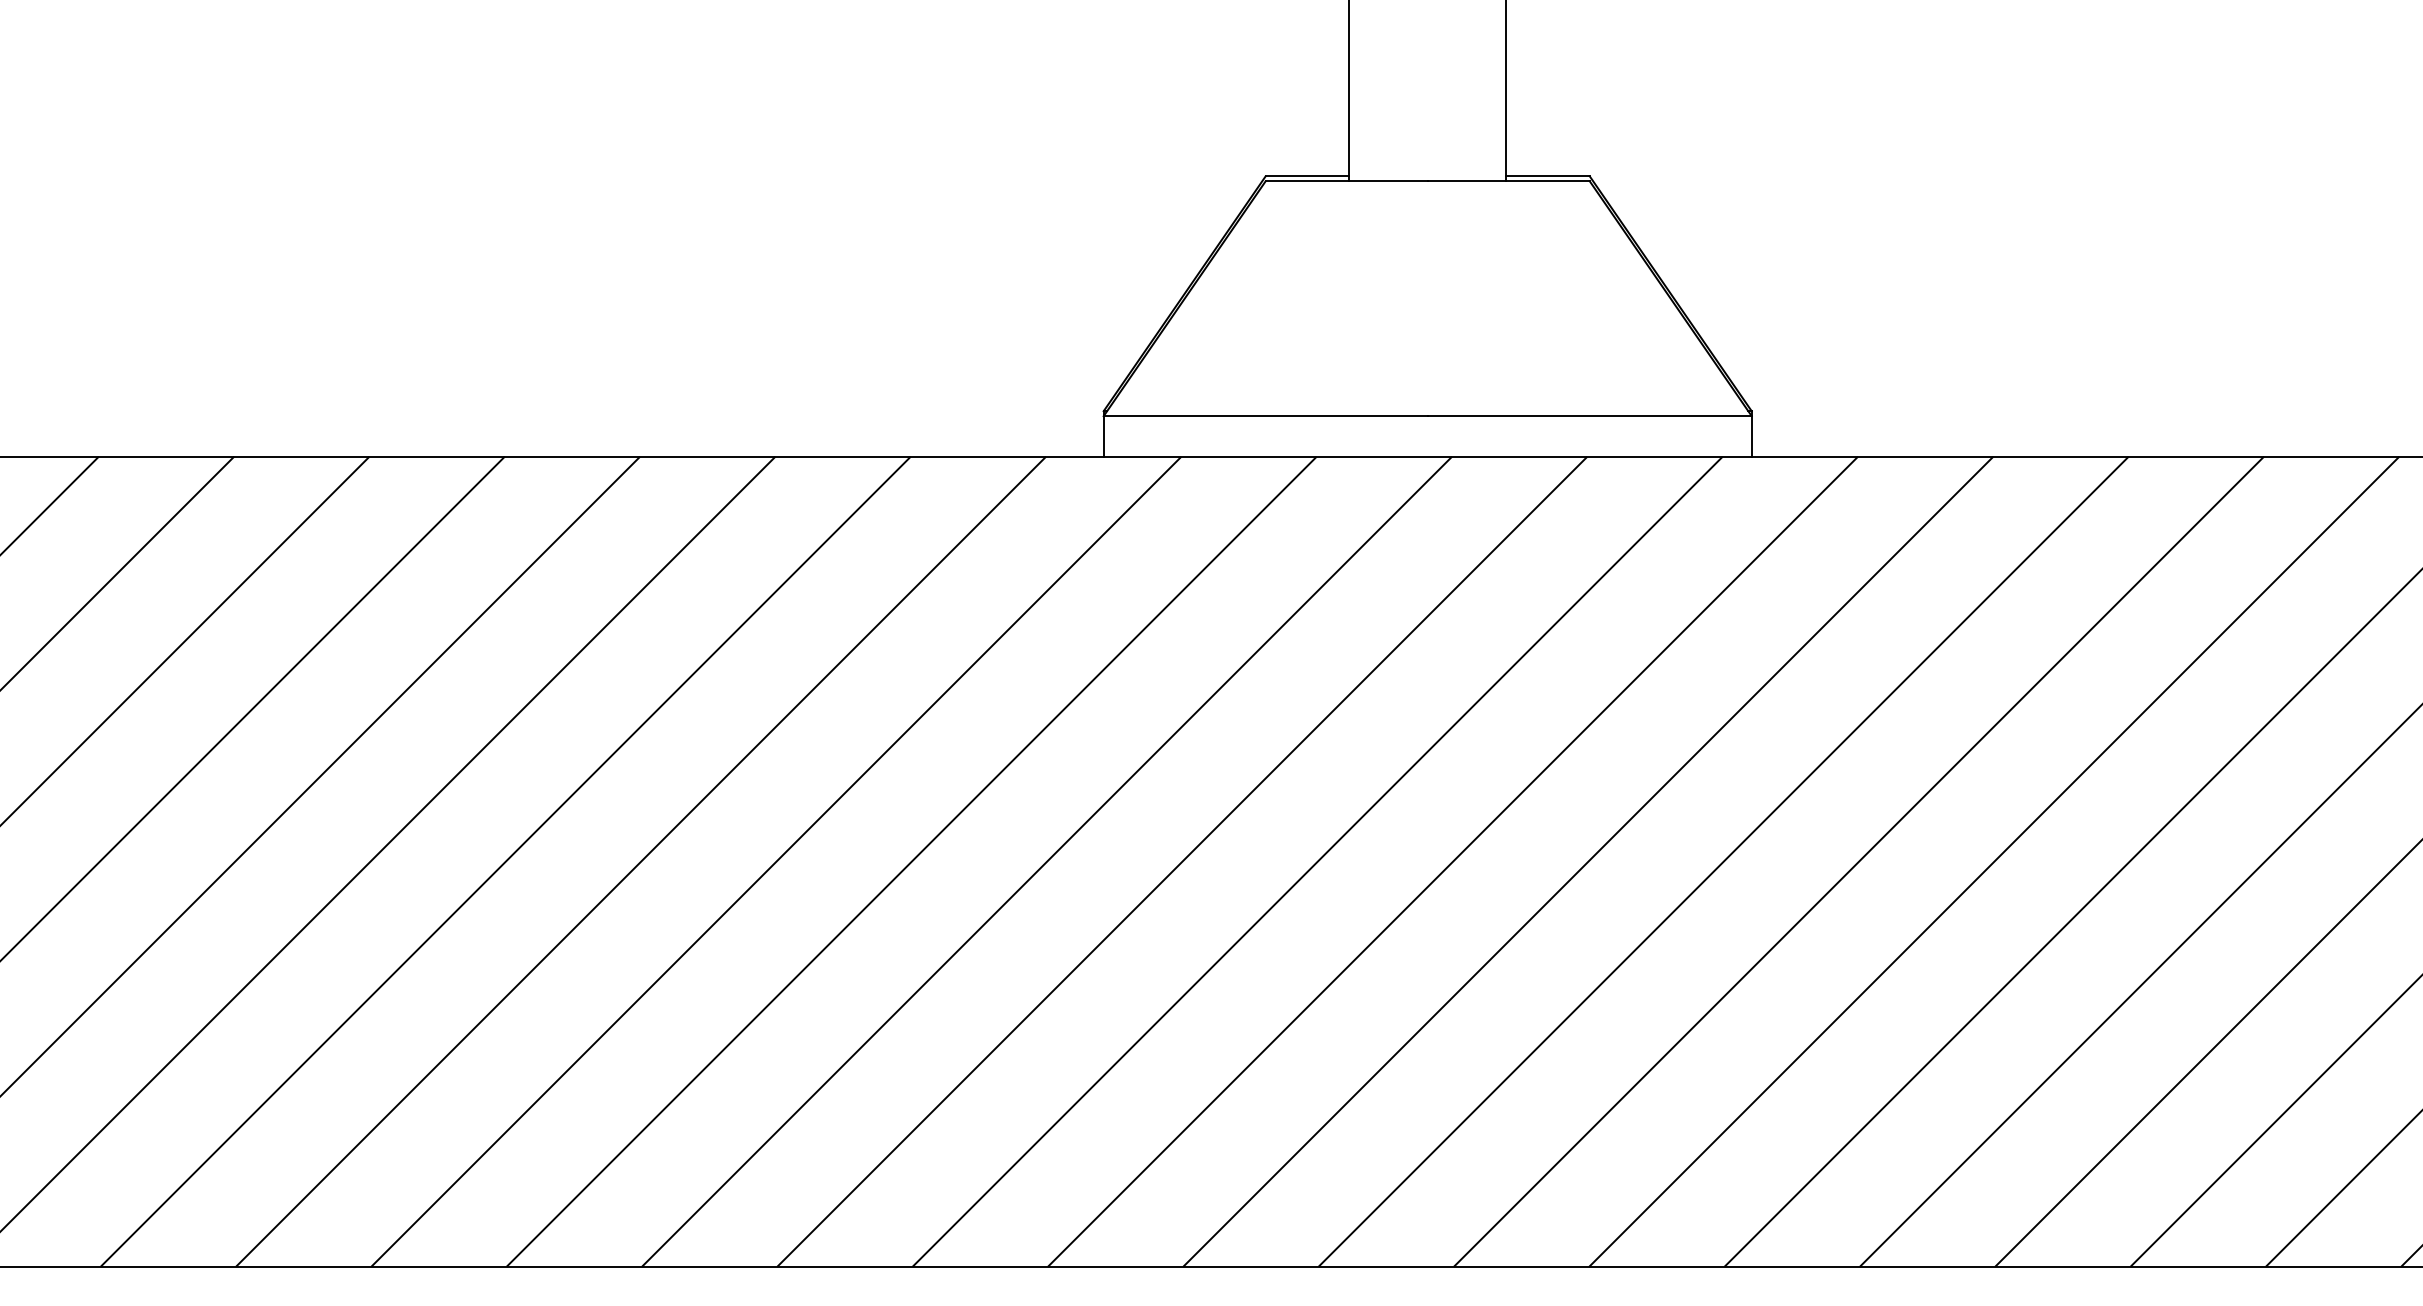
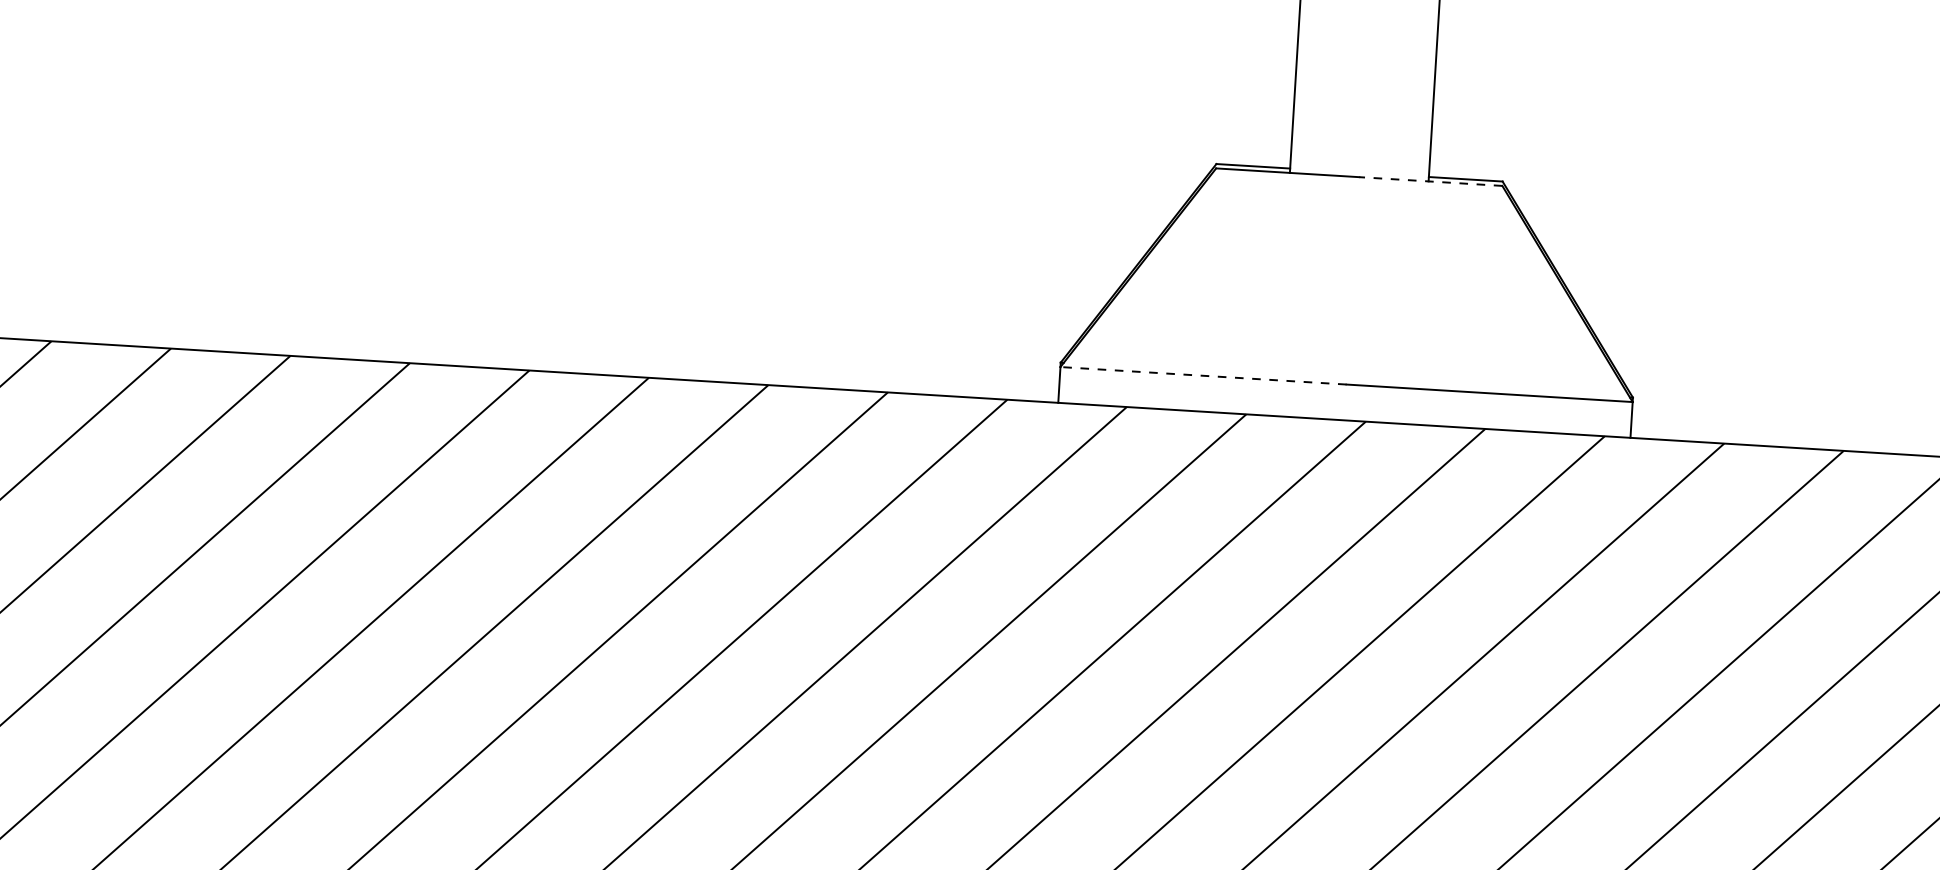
line: (1508, 181) -> (1430, 181), solid -> dashed
line: (1265, 416) -> (1203, 376), solid -> dashed

